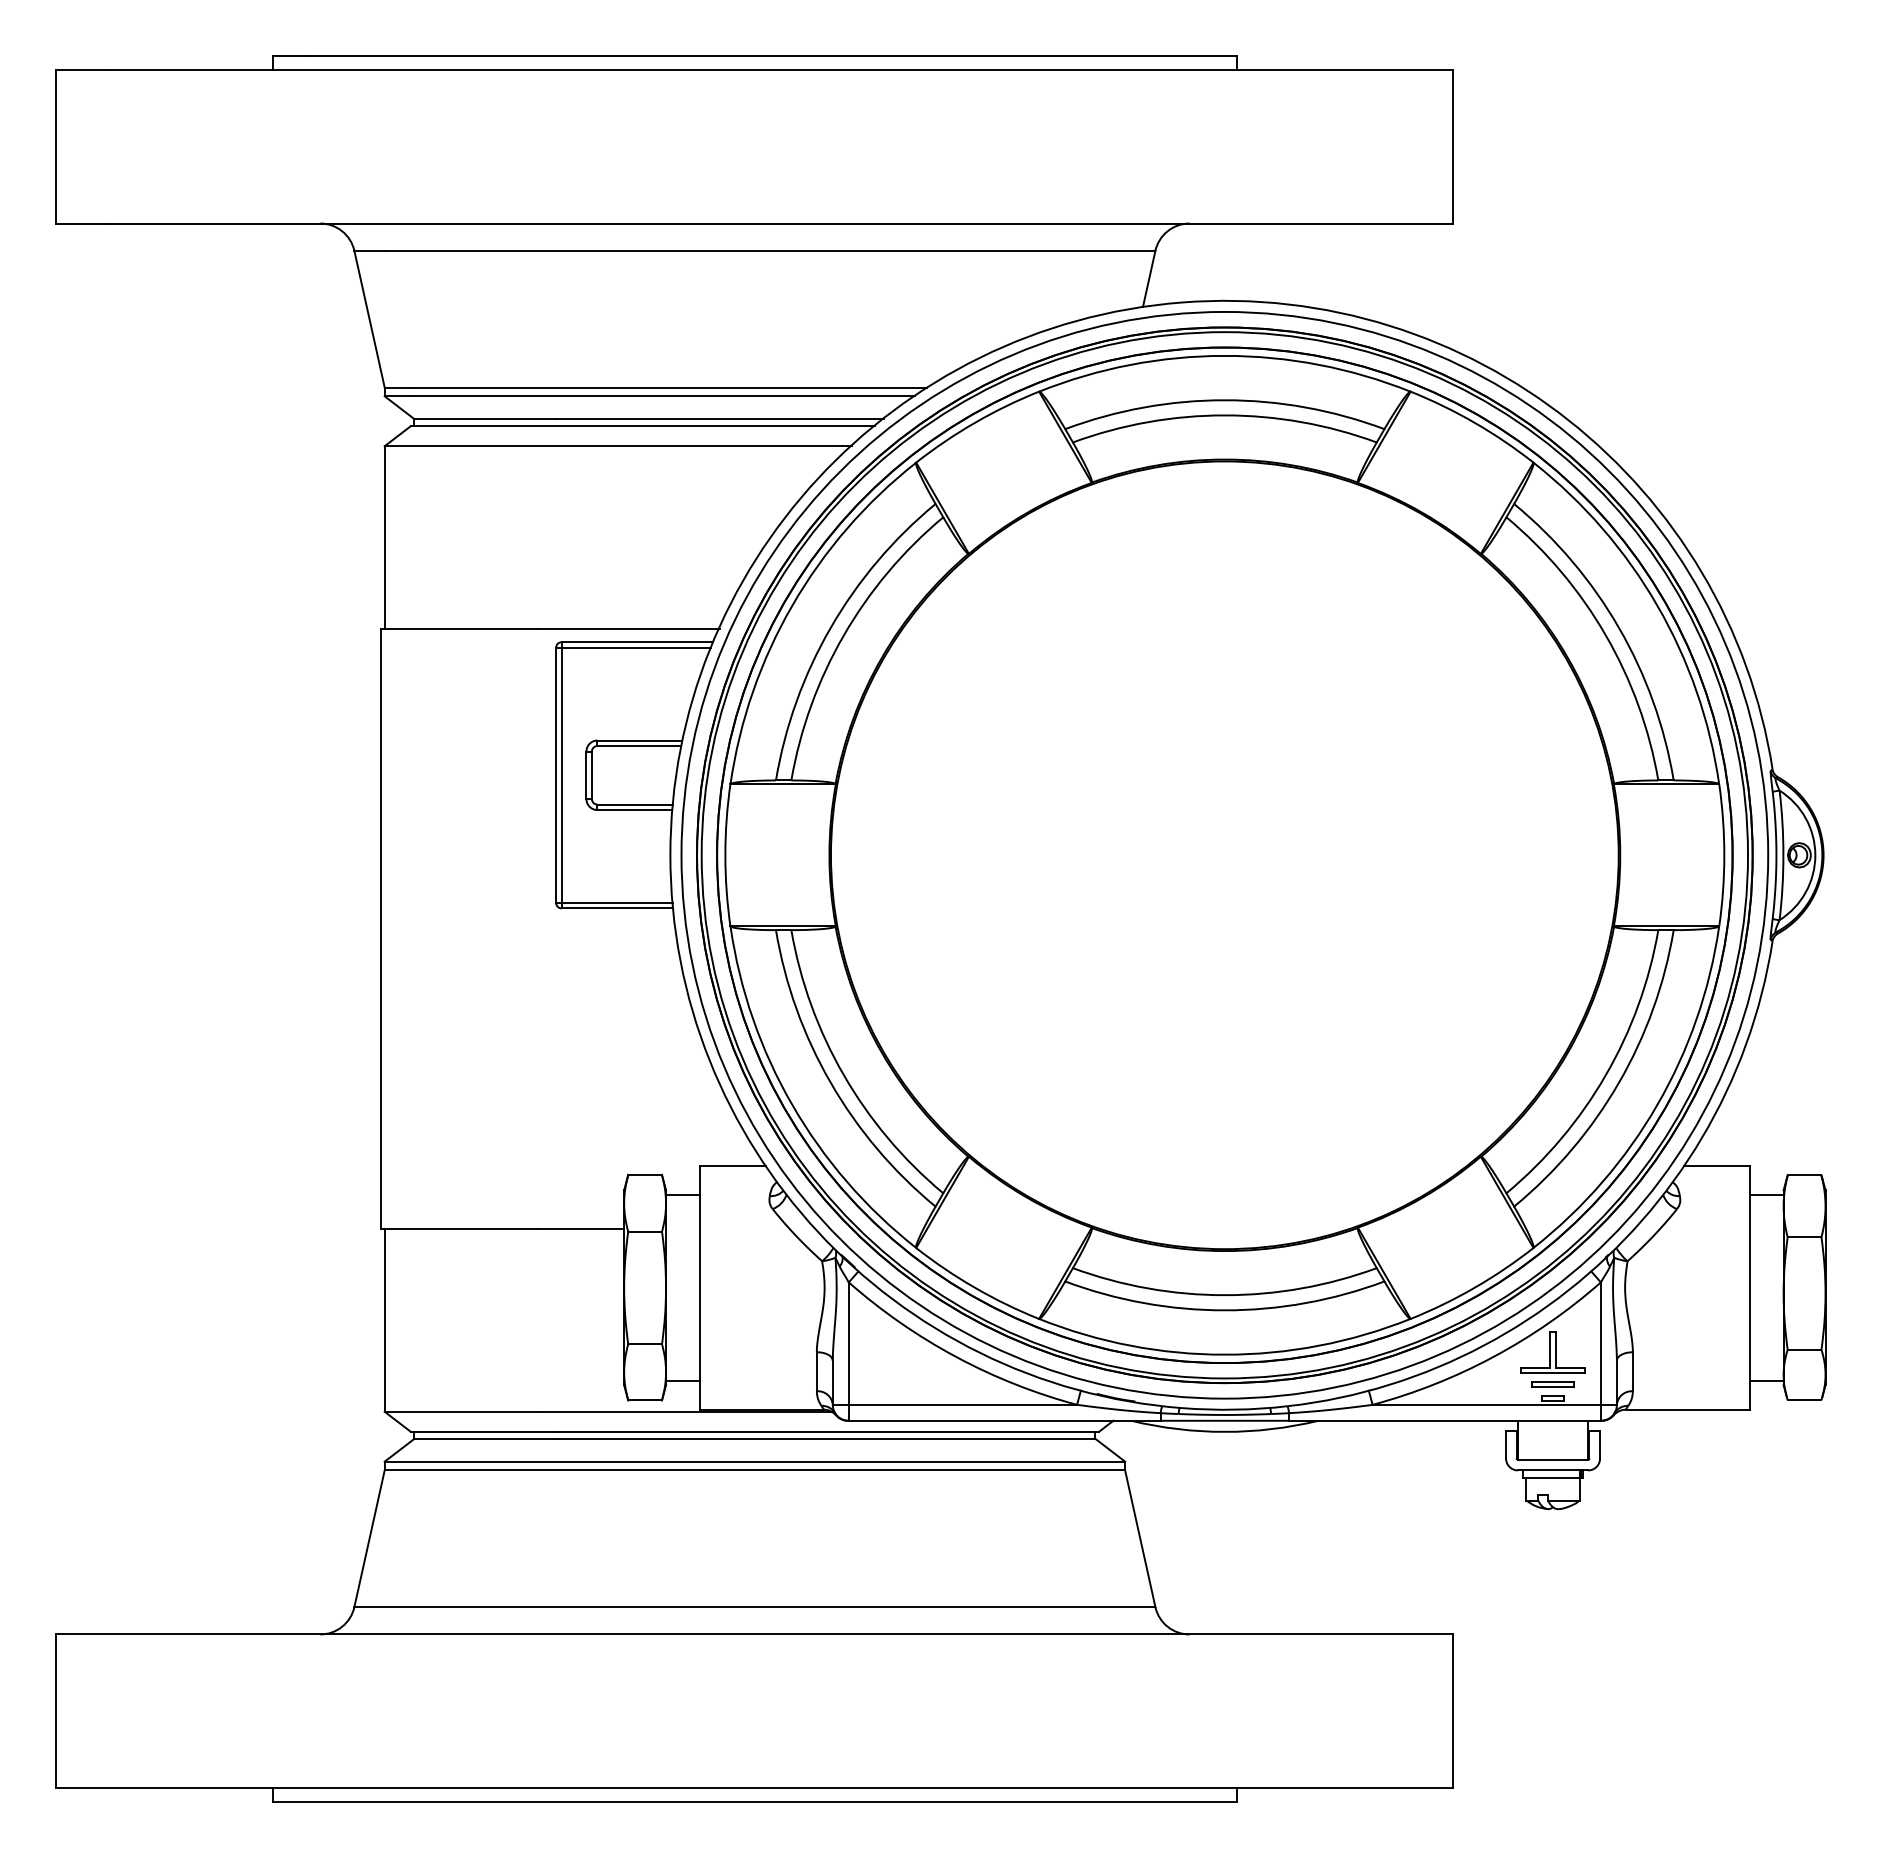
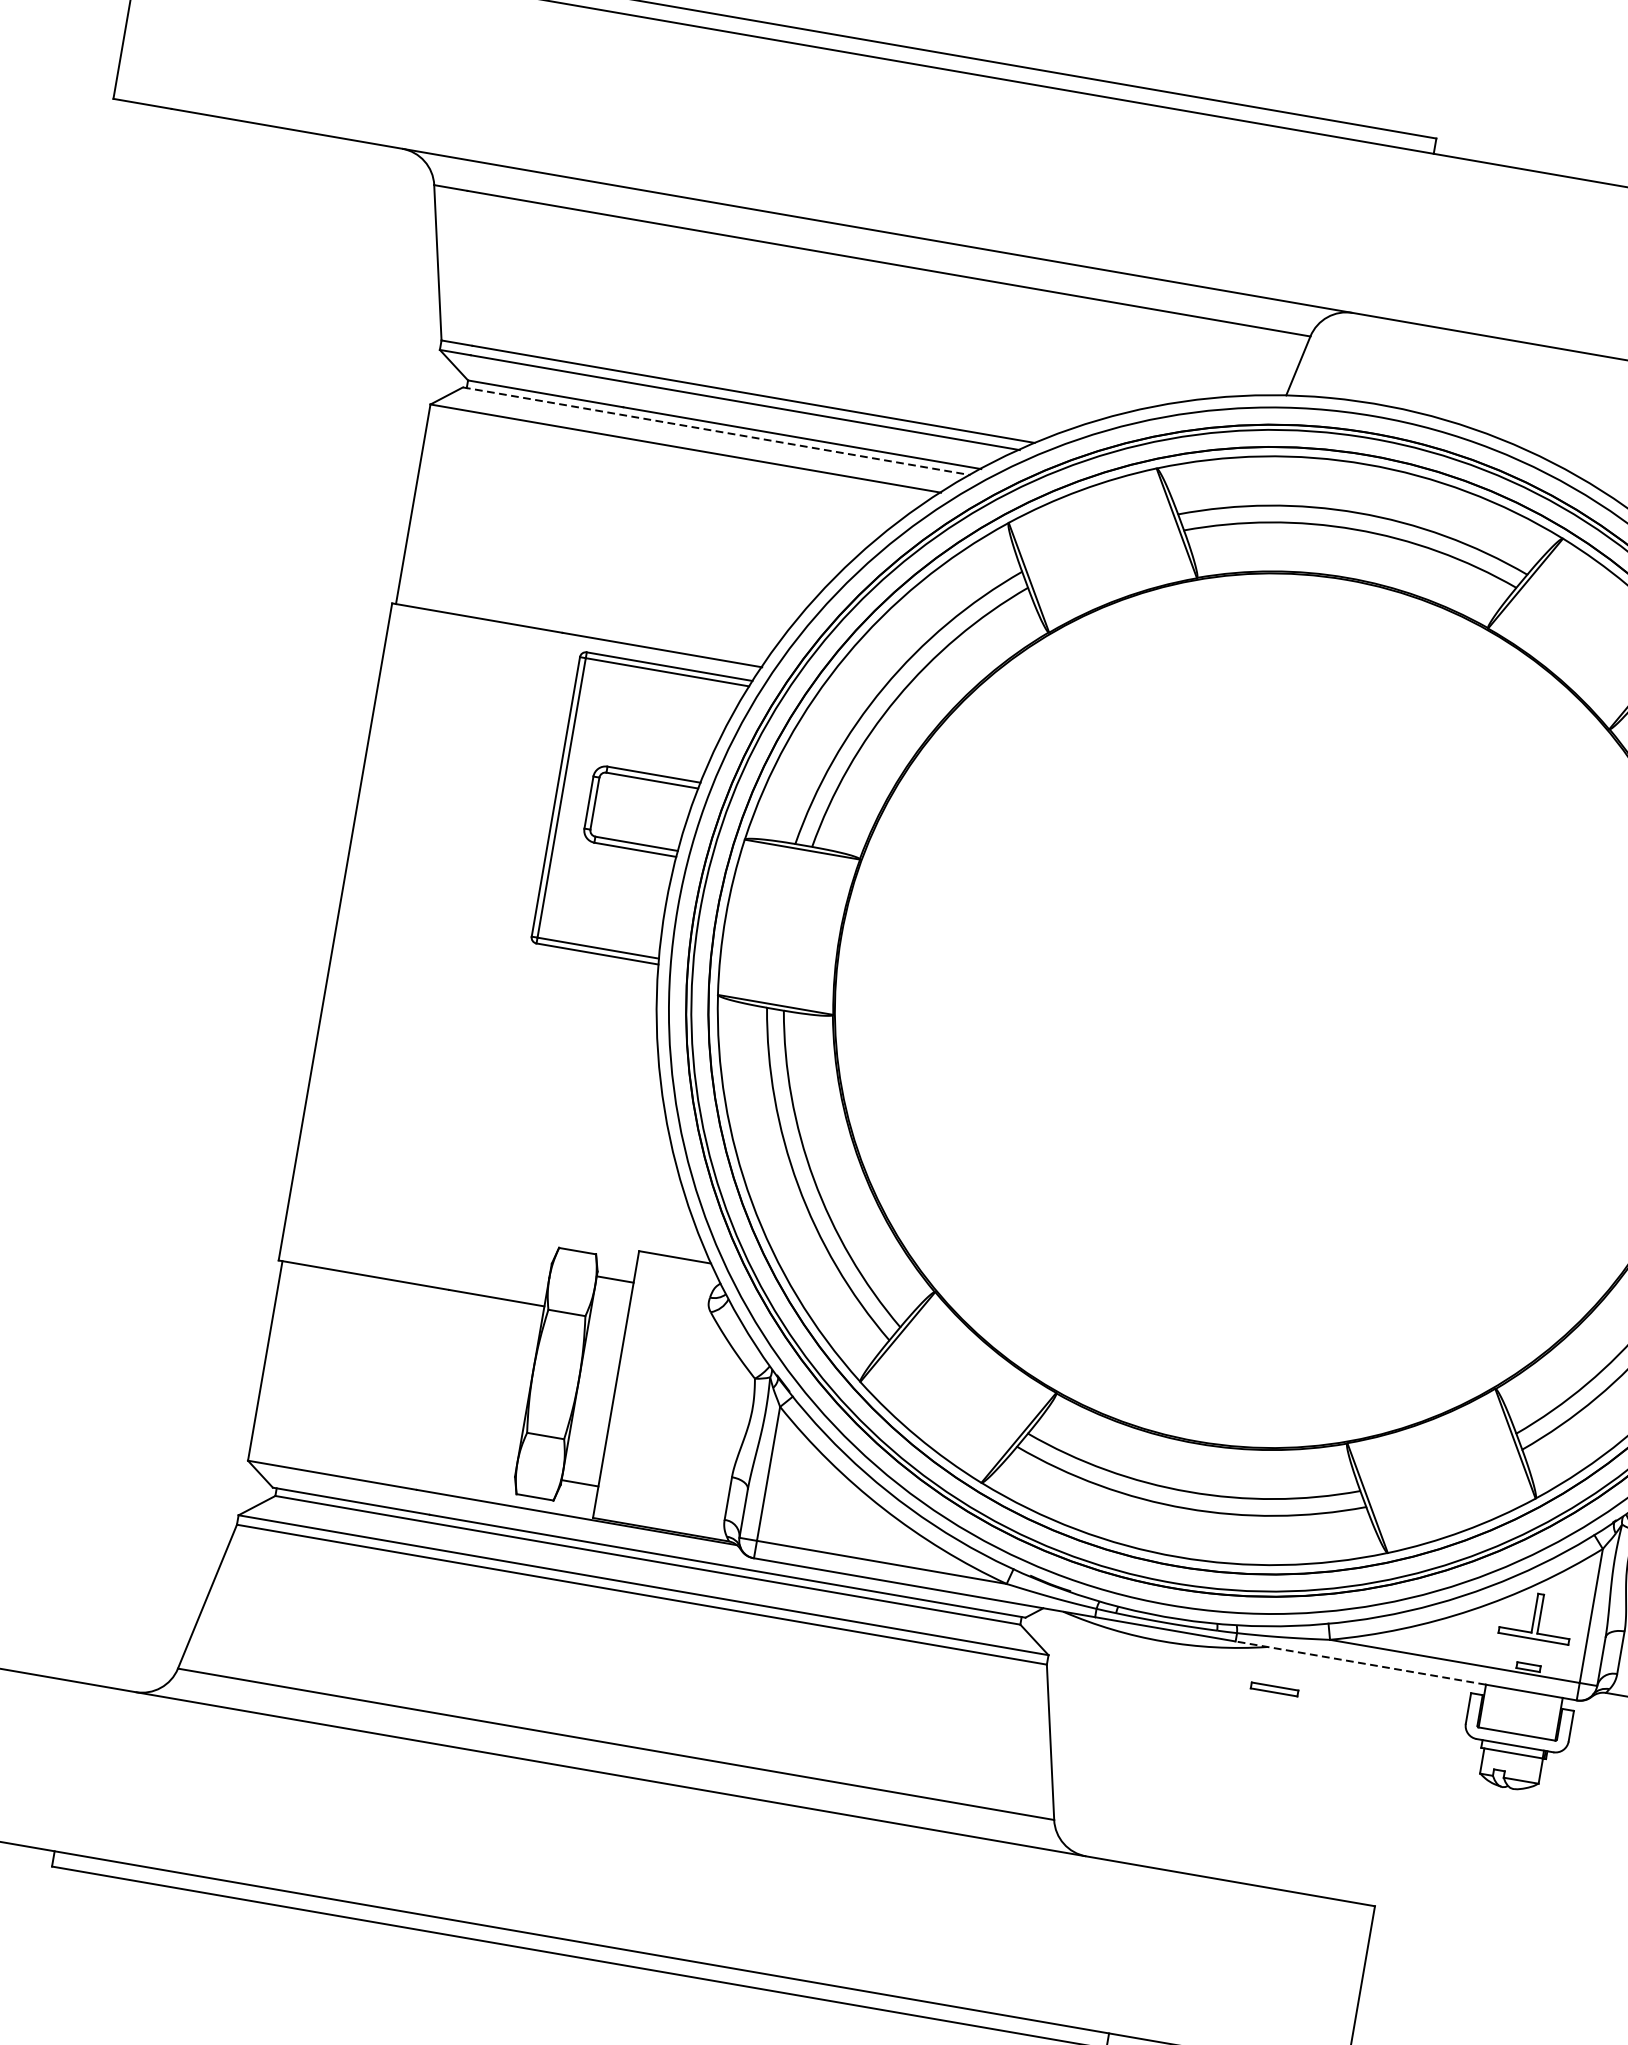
line: (642, 426) -> (716, 431), solid -> dashed
part: (1552, 1384) -> (1273, 1689), moved
line: (1403, 1420) -> (1360, 1662), solid -> dashed

